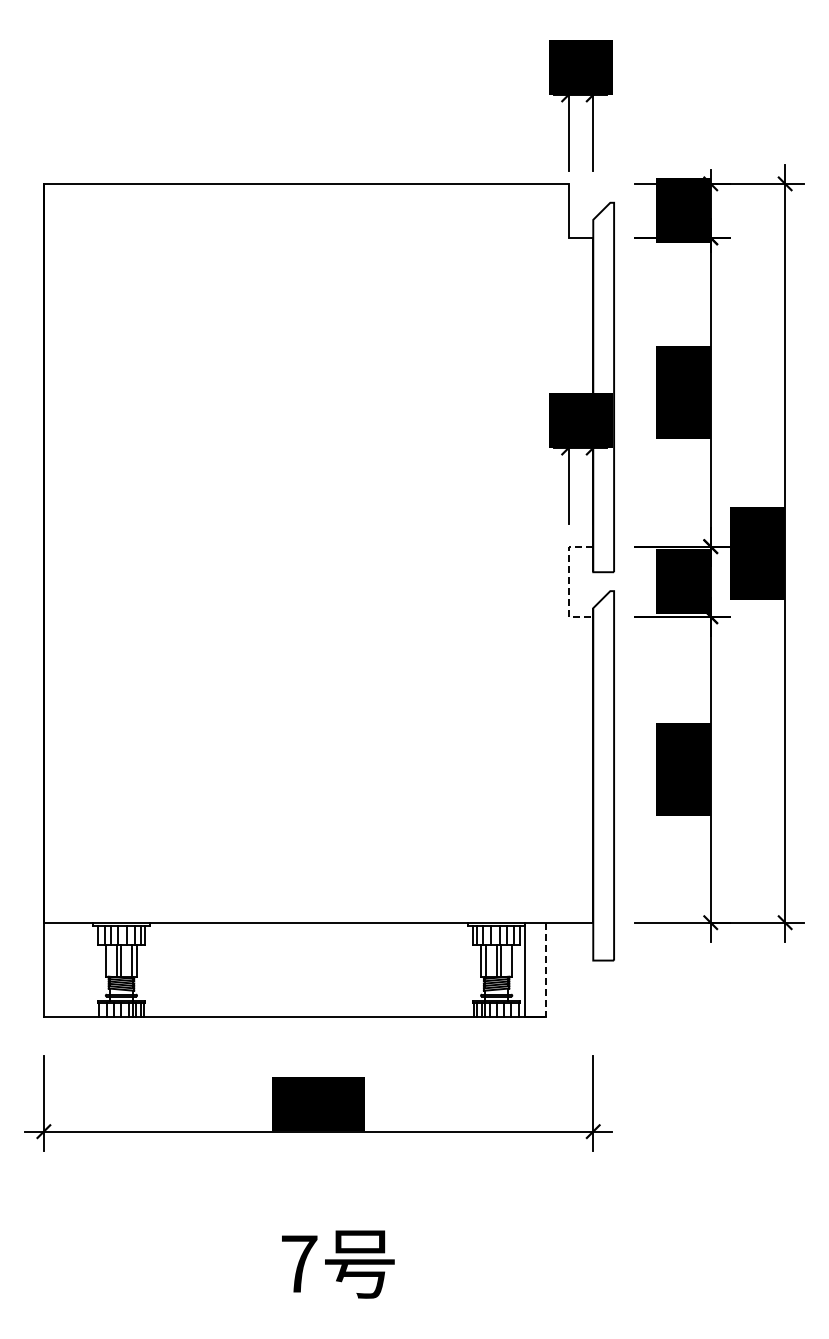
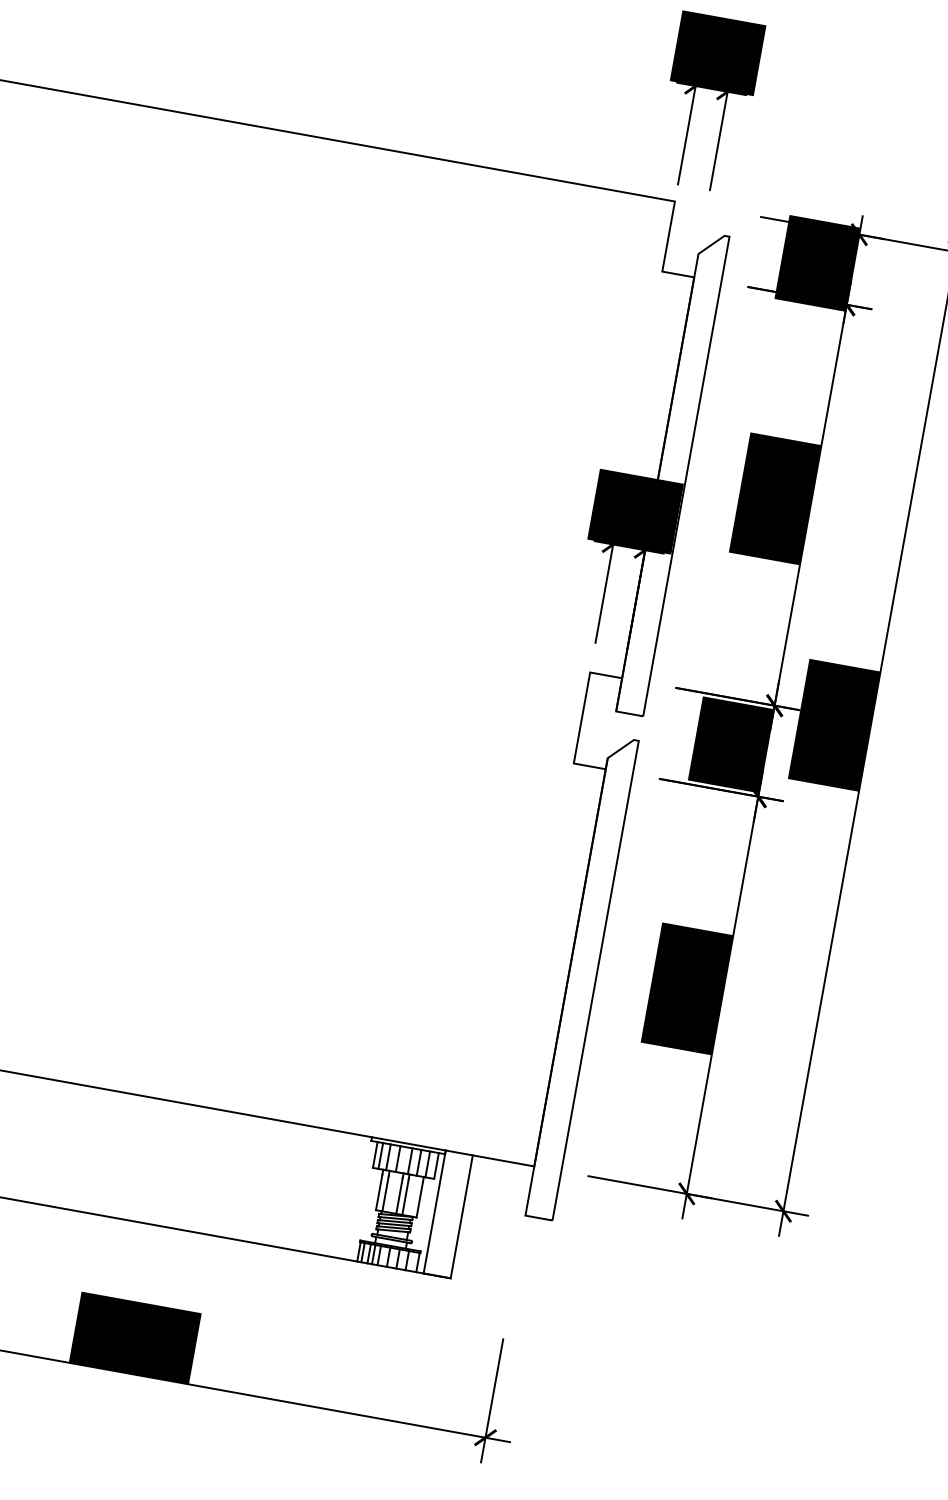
line: (568, 582) -> (581, 719), dashed -> solid
line: (545, 970) -> (461, 1217), dashed -> solid

